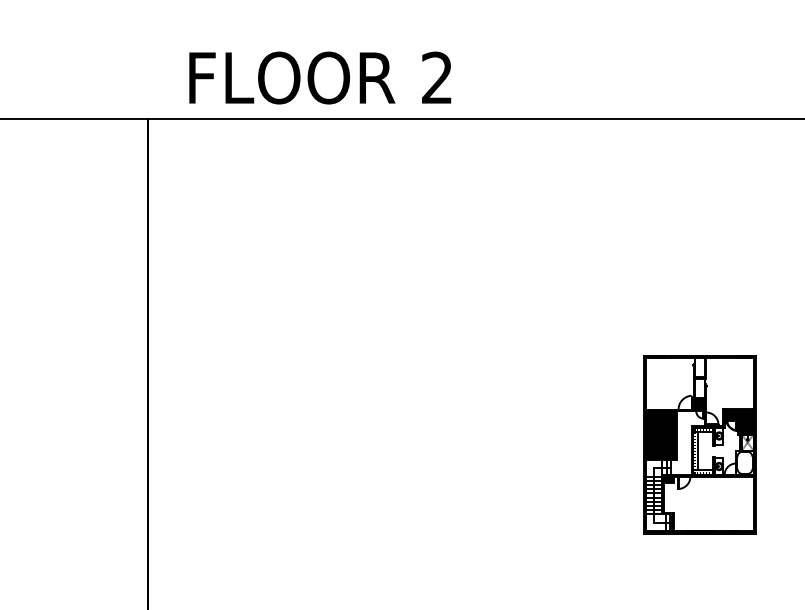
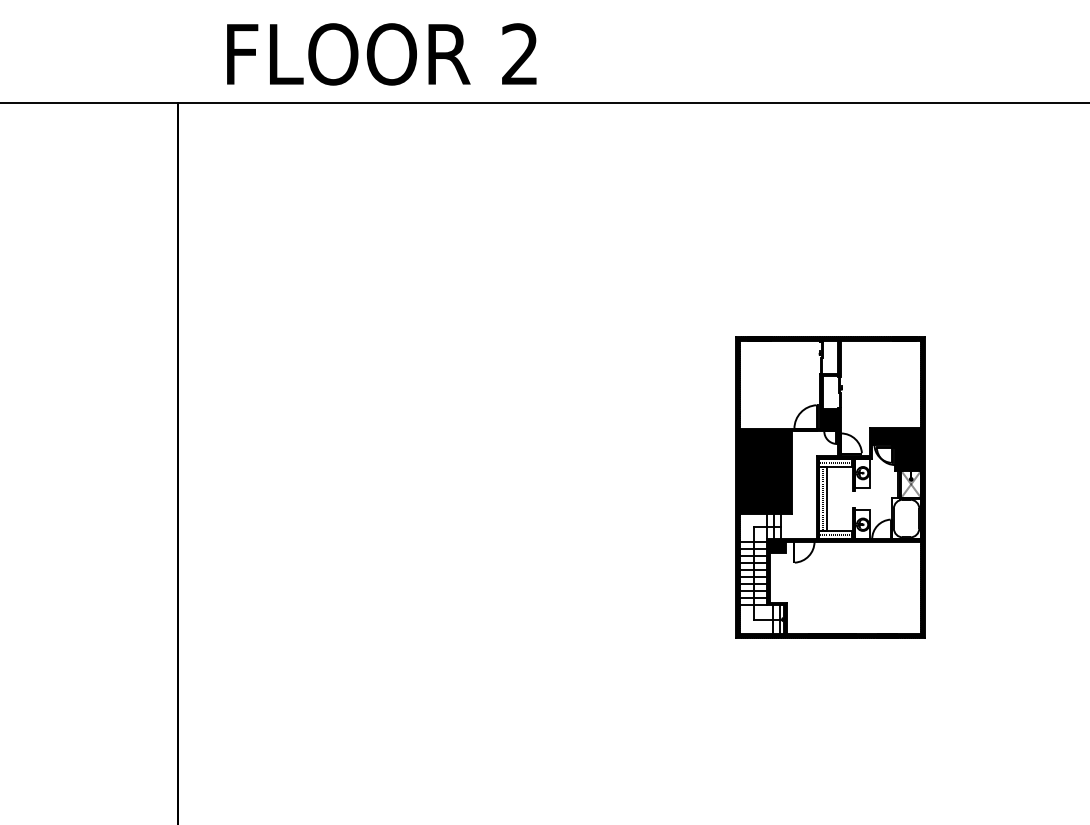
part: (699, 444) -> (830, 487), size x1.43

